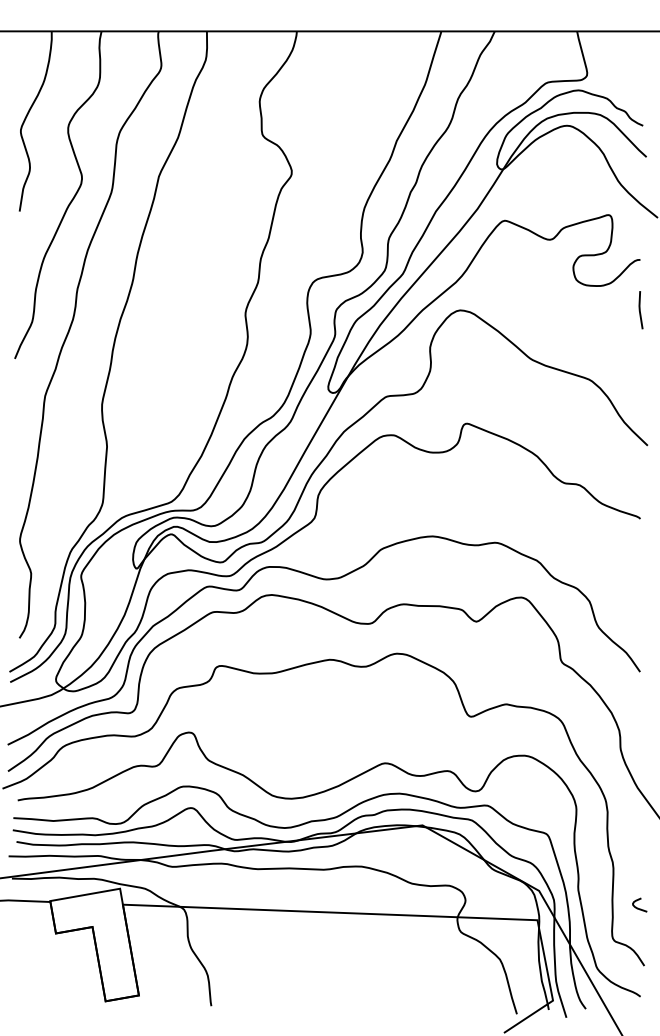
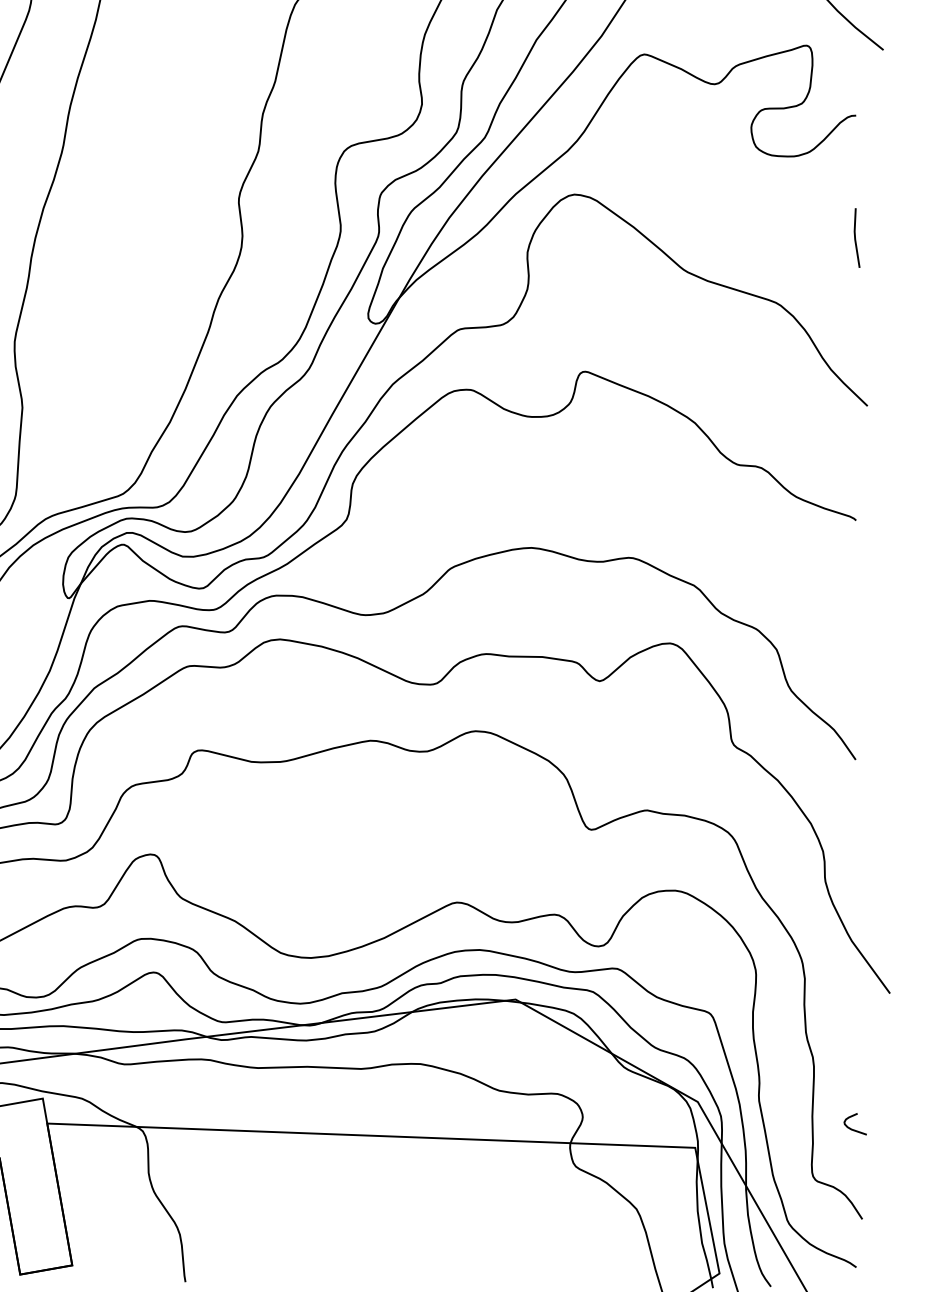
line: (640, 310) -> (856, 238), moved

